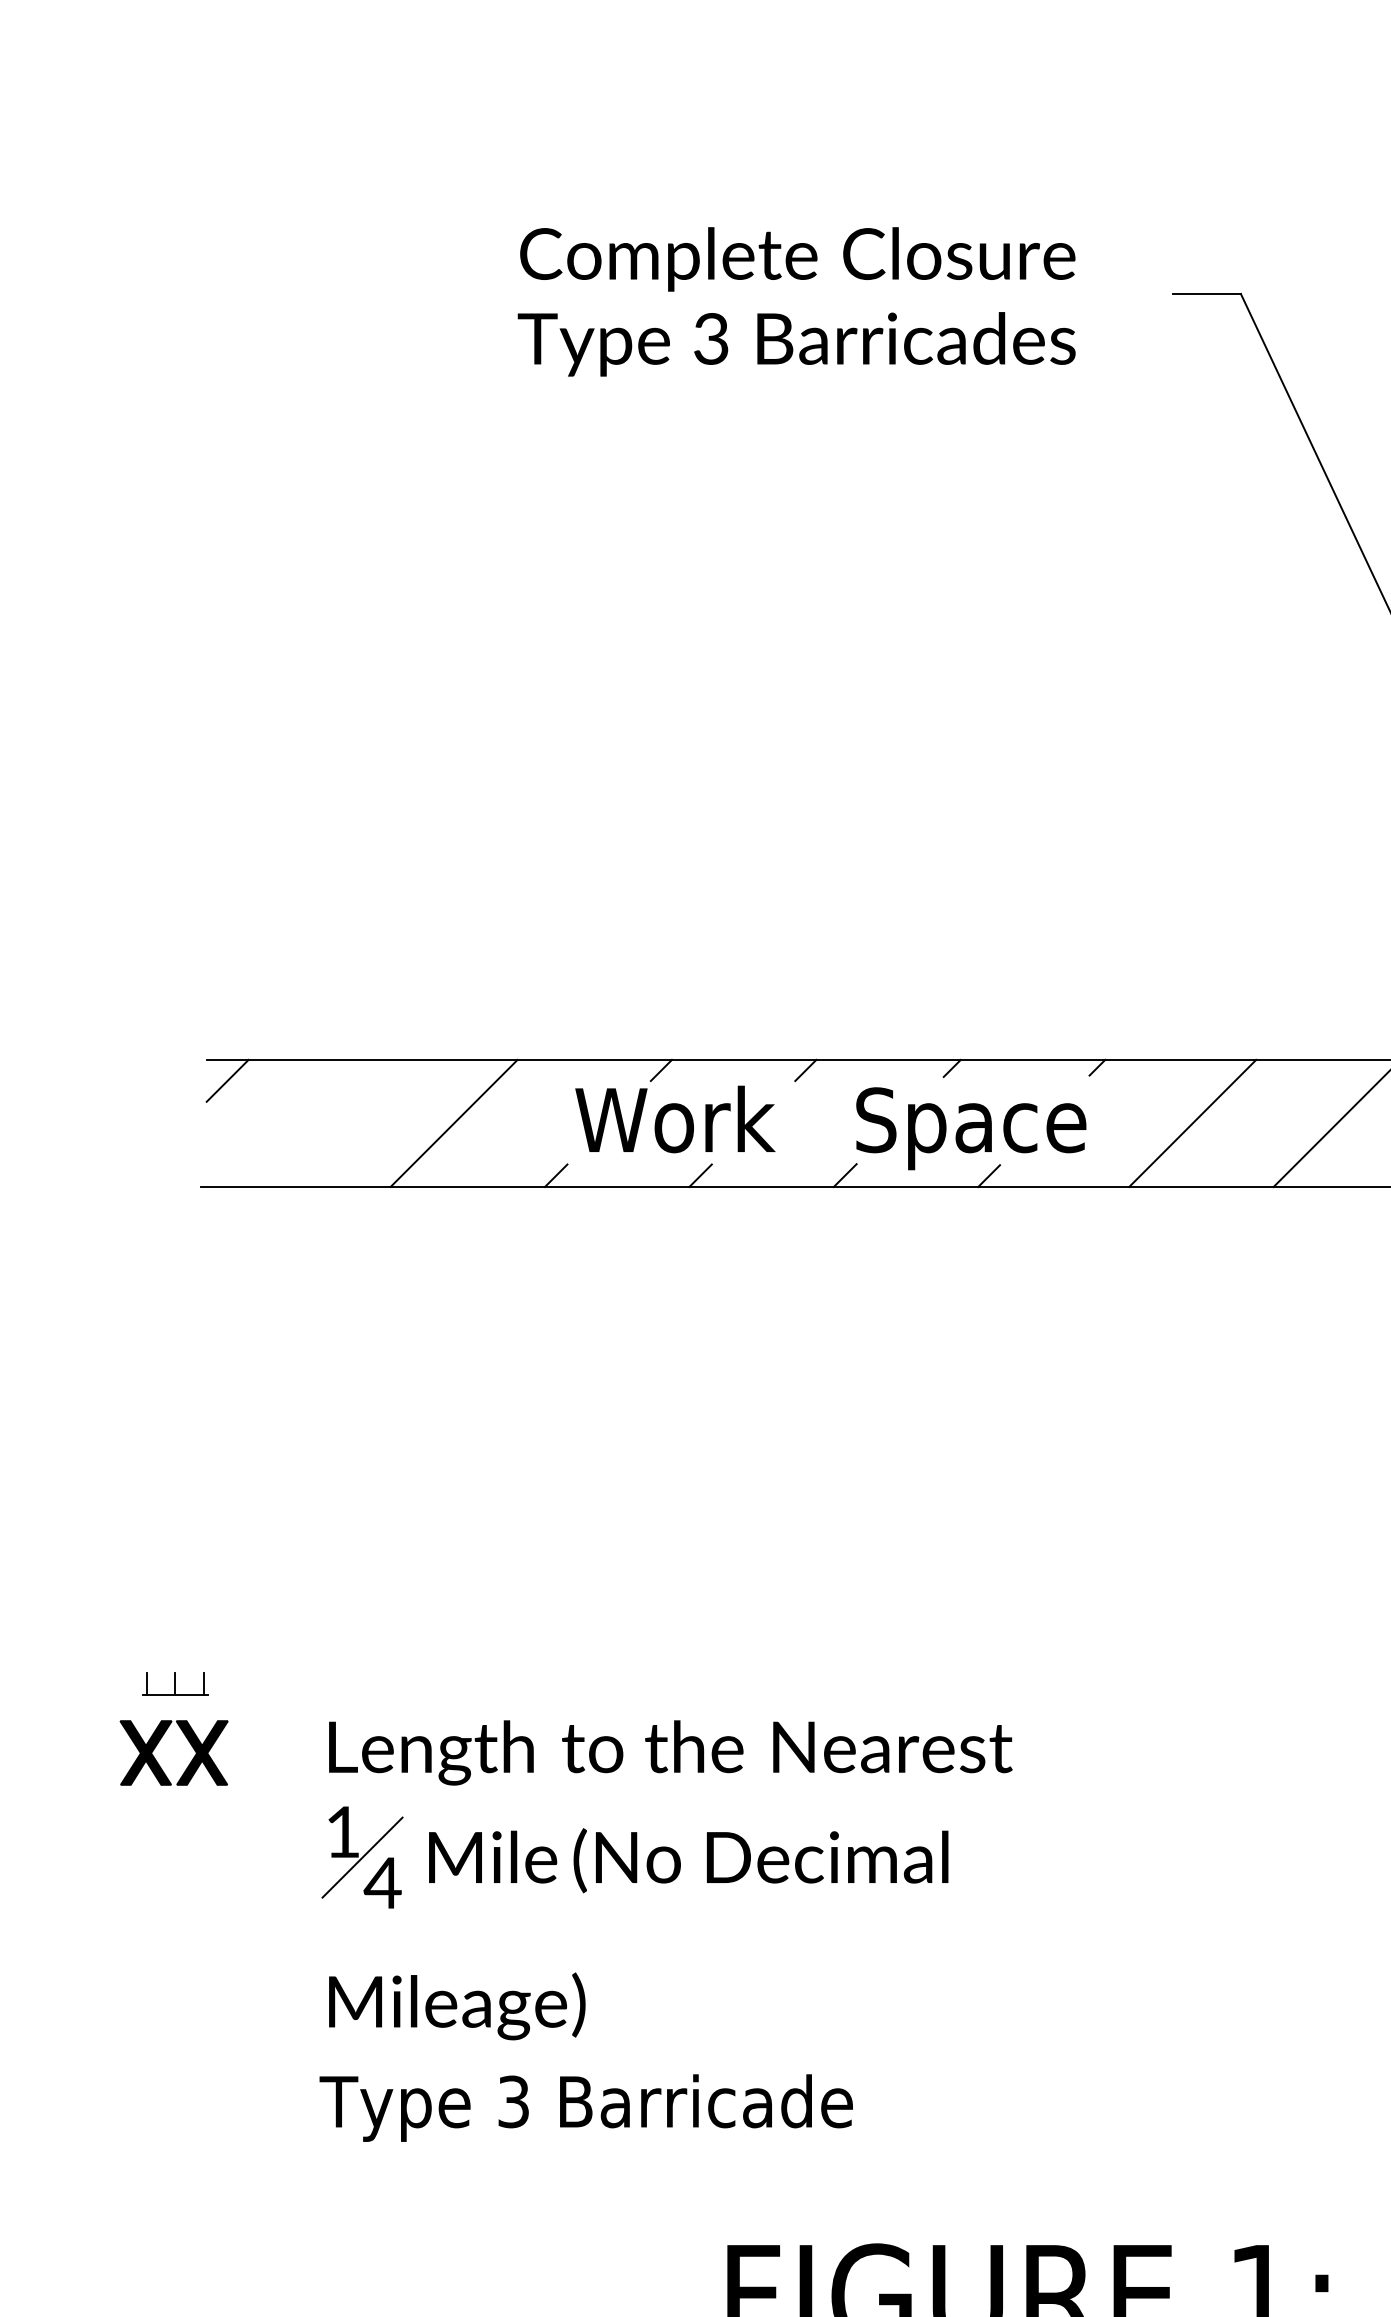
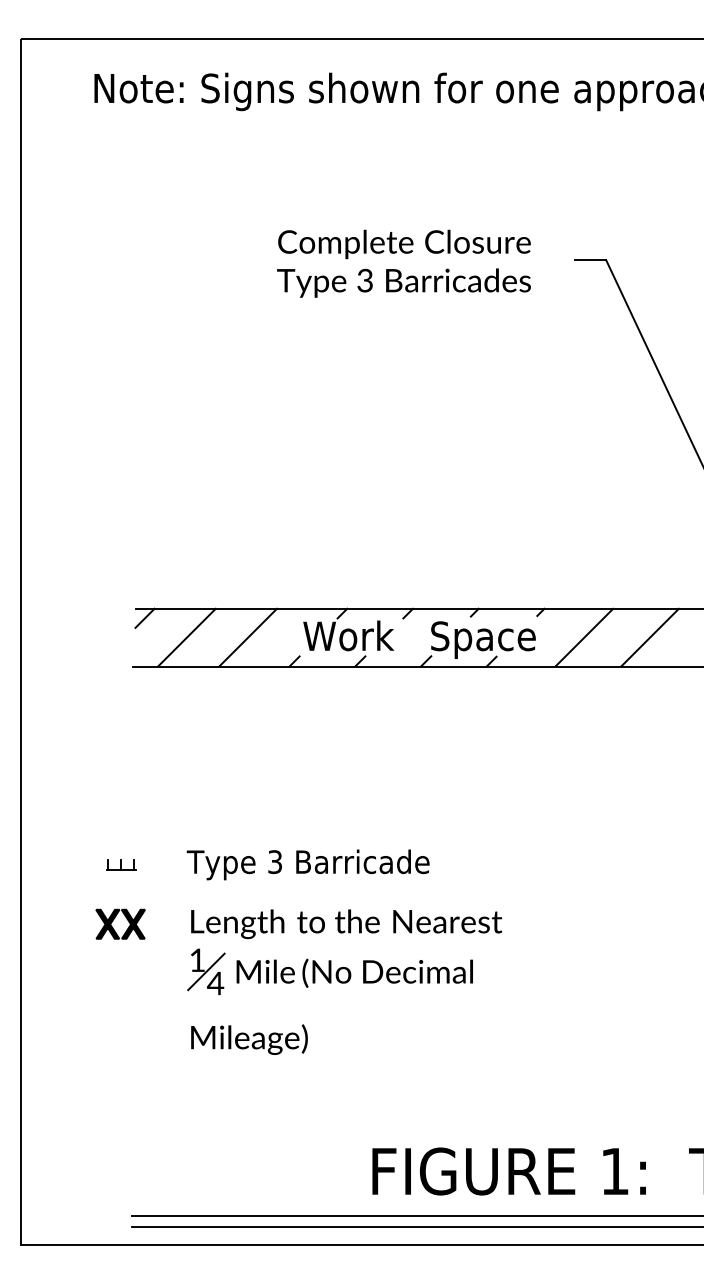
line: (318, 1122) -> (186, 637), added
part: (176, 1683) -> (121, 864), moved
text: (584, 2107) -> (307, 864), moved

